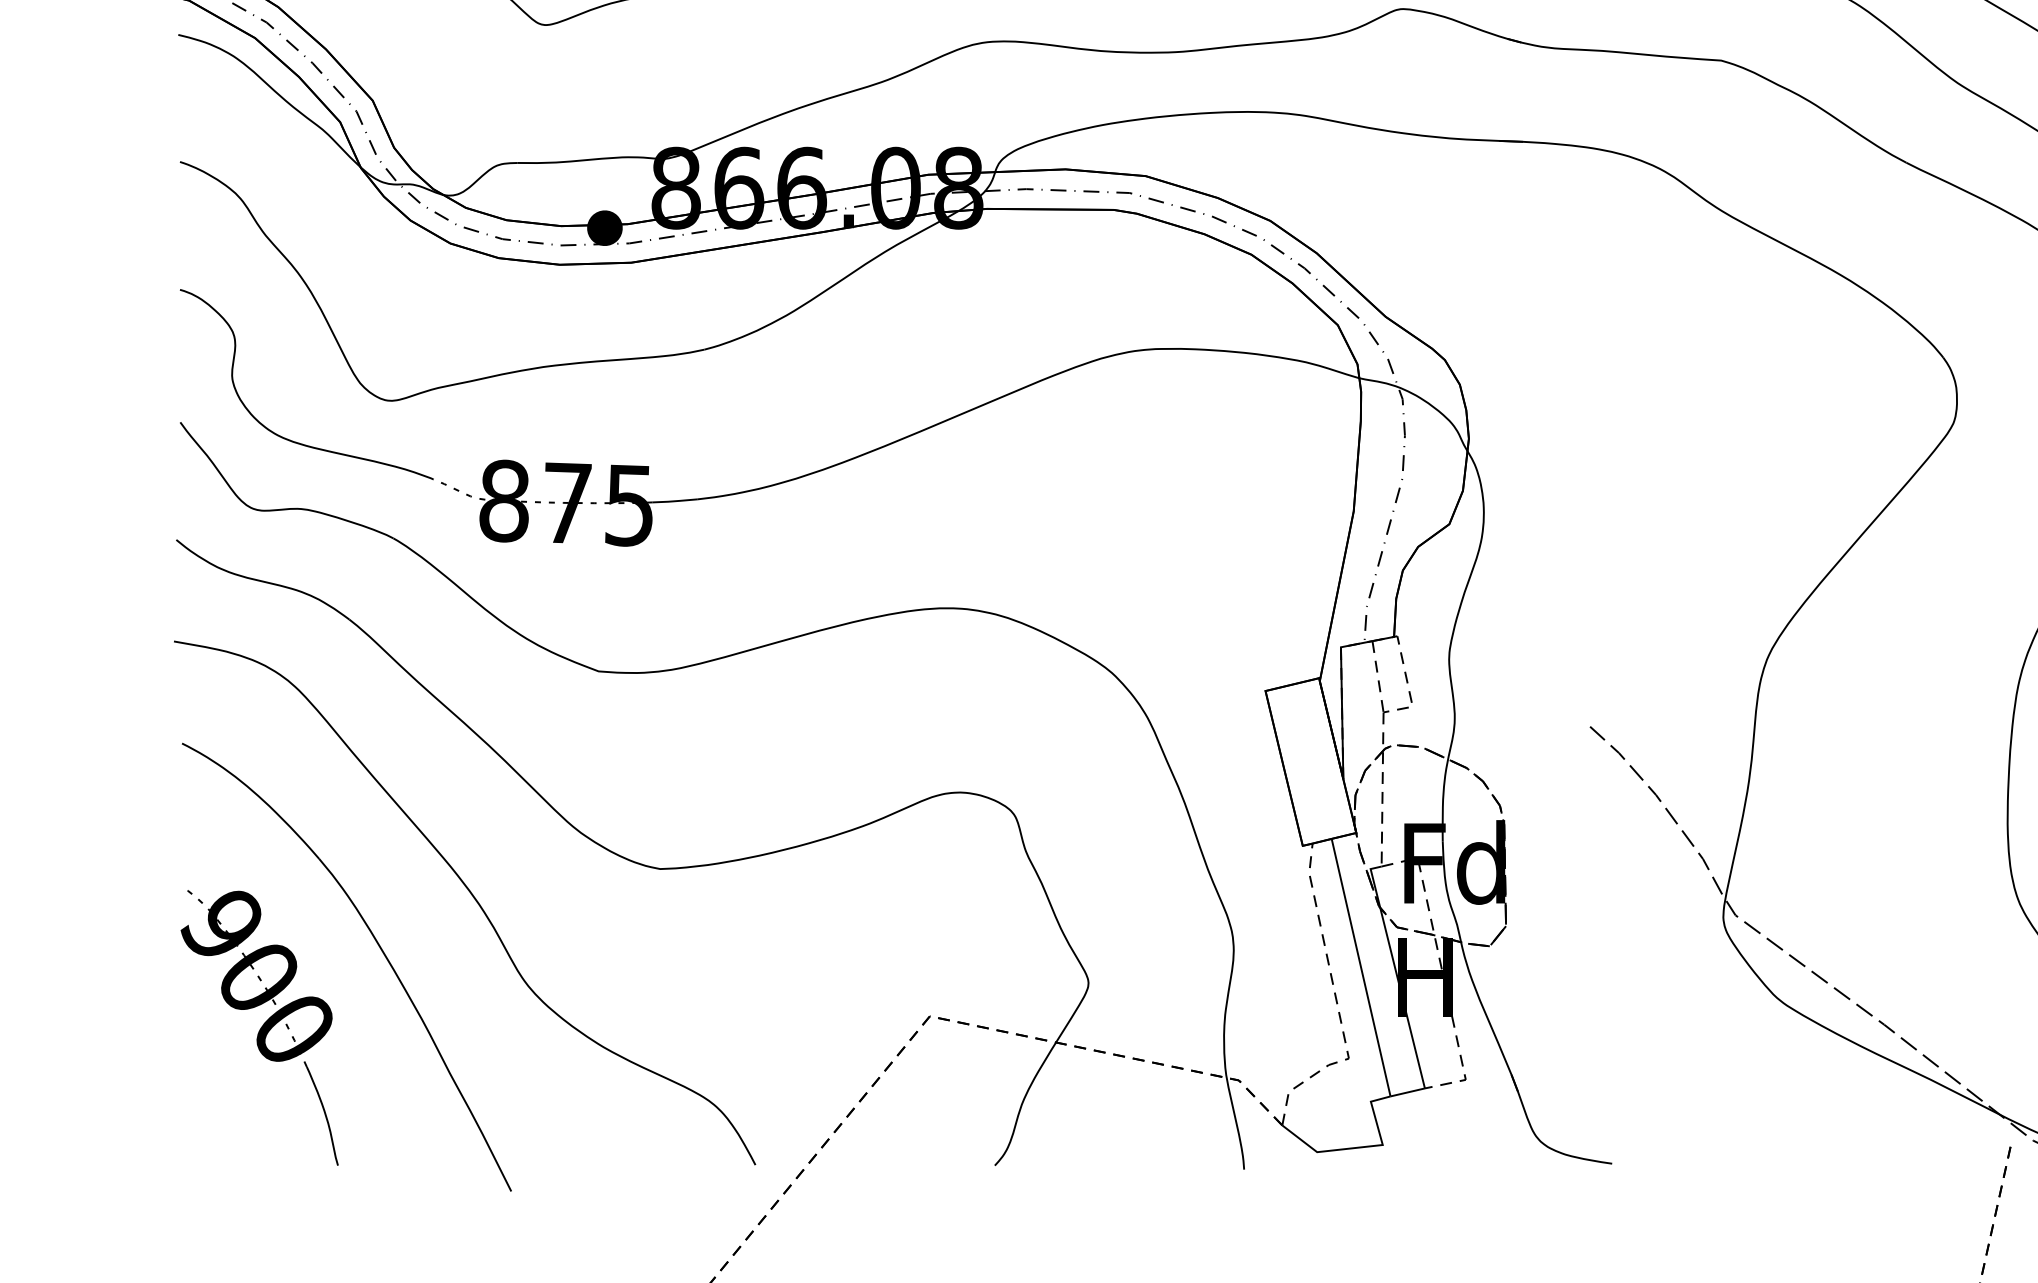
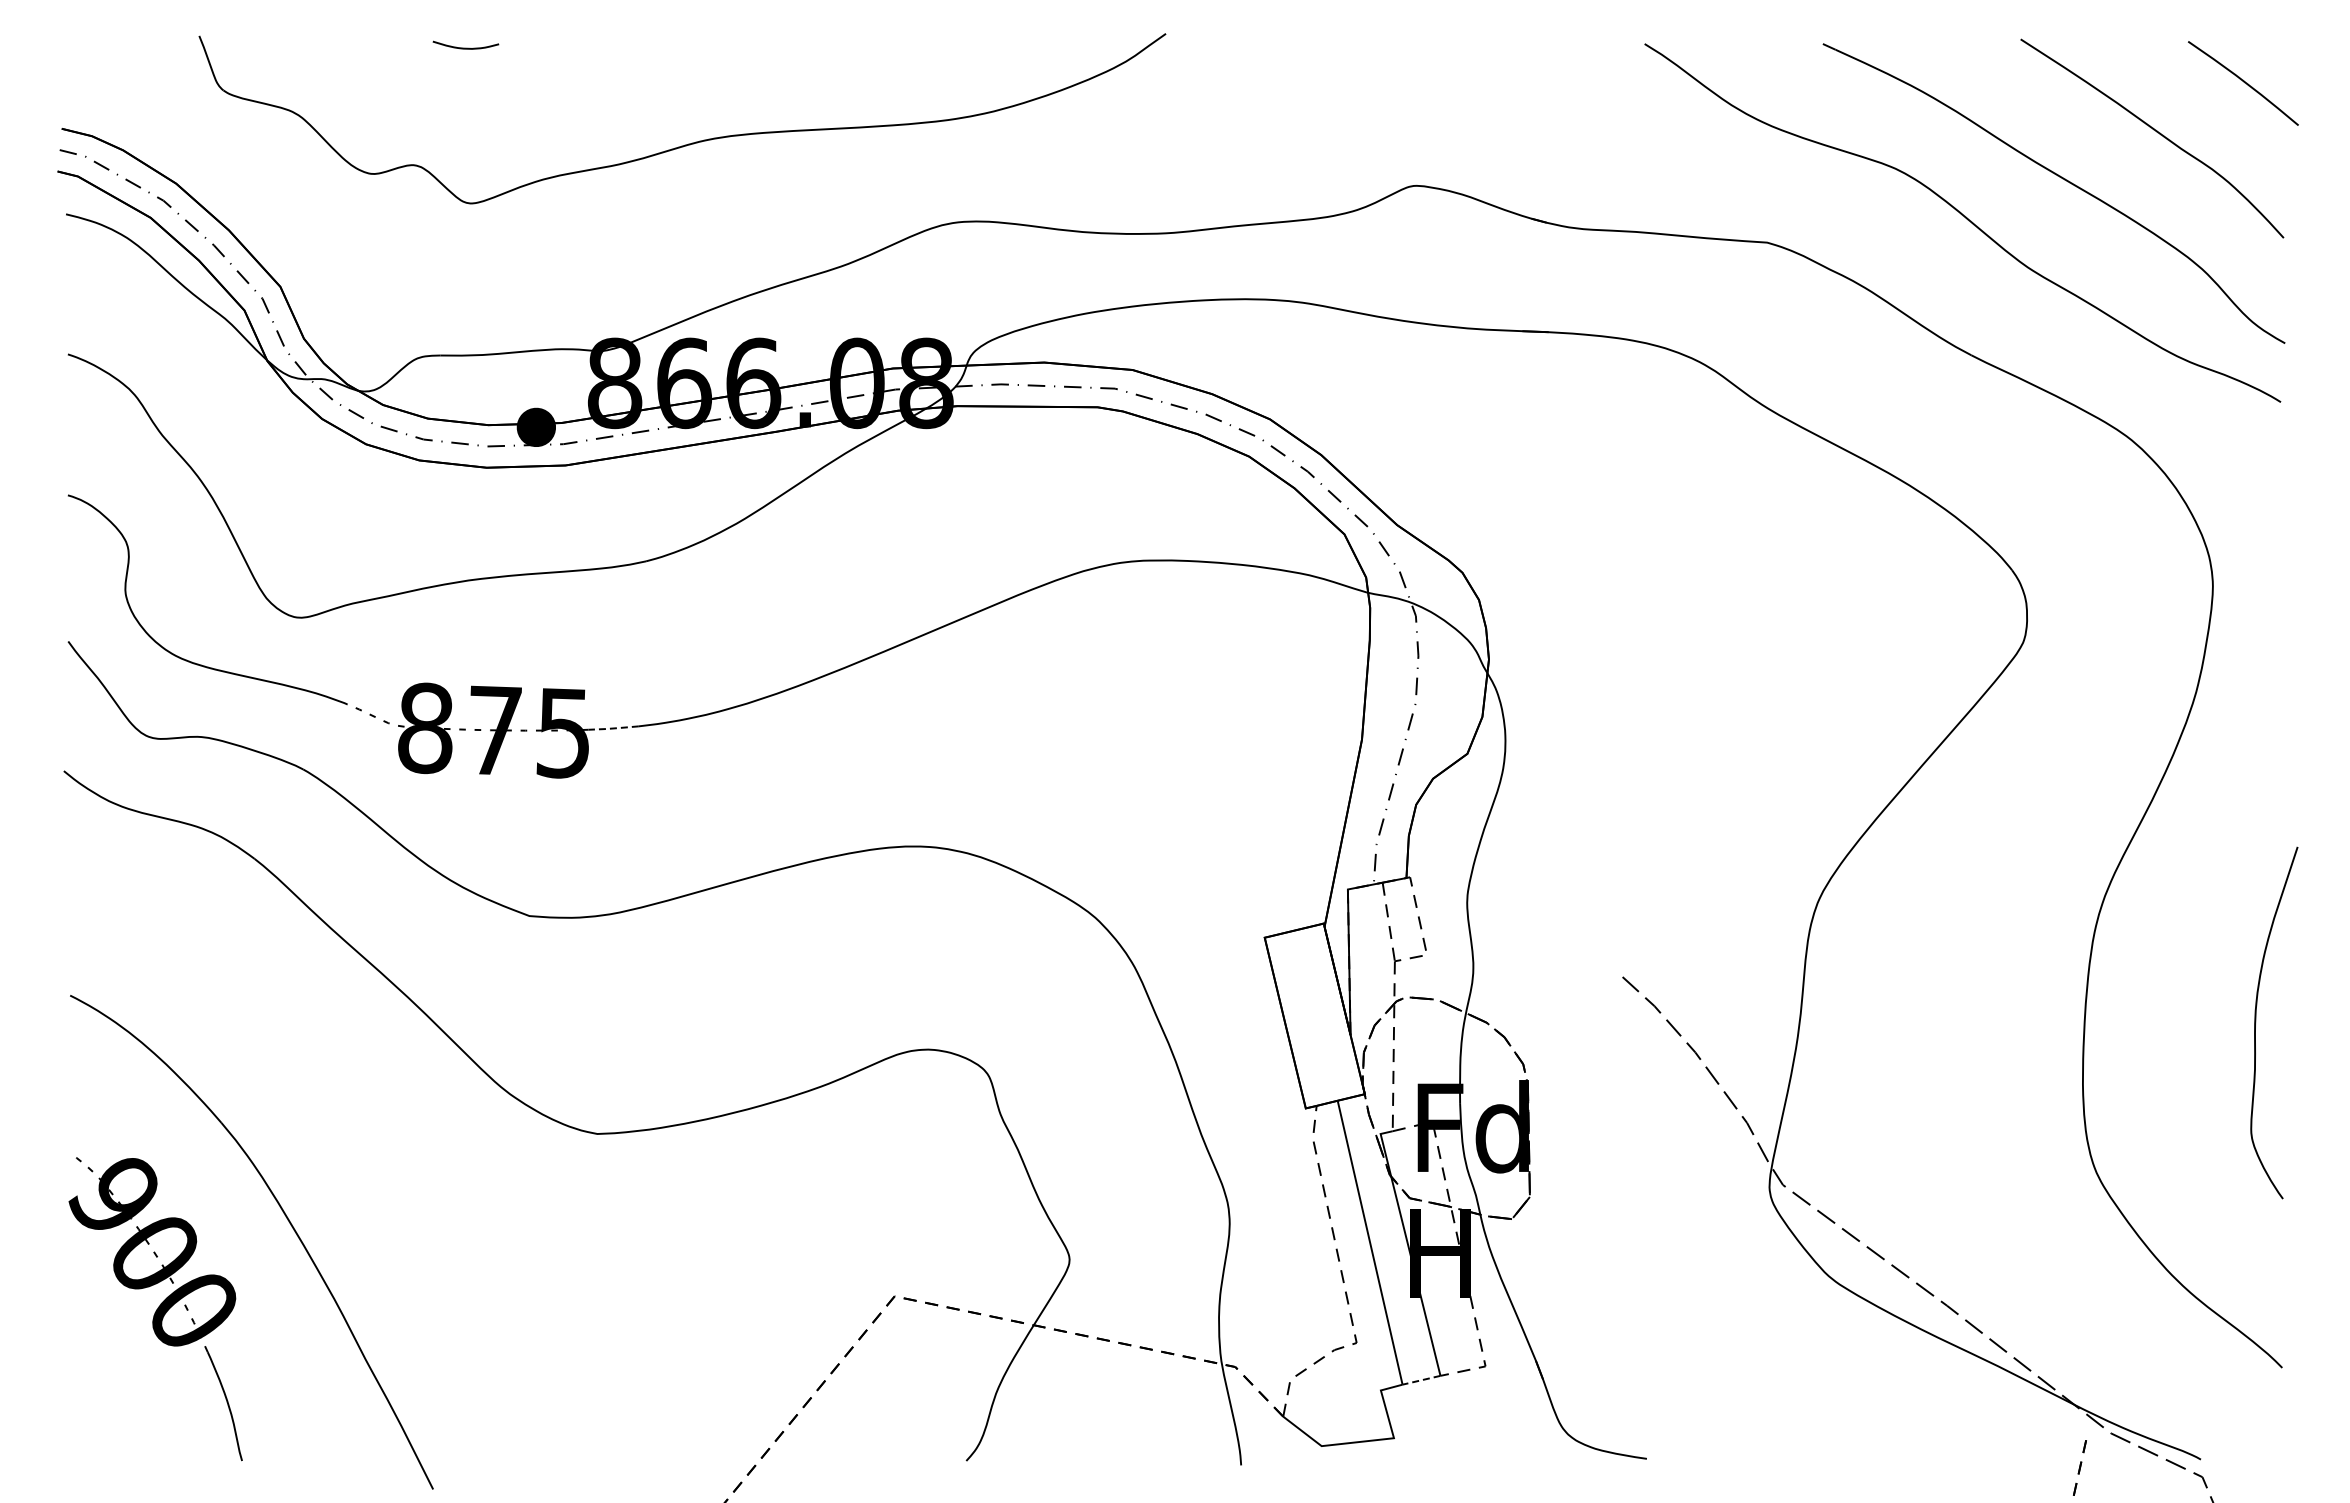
line: (674, 501) -> (613, 728), solid -> dashed
curve: (471, 895) -> (389, 1163), removed
line: (1407, 1092) -> (1421, 1380), solid -> dashed

